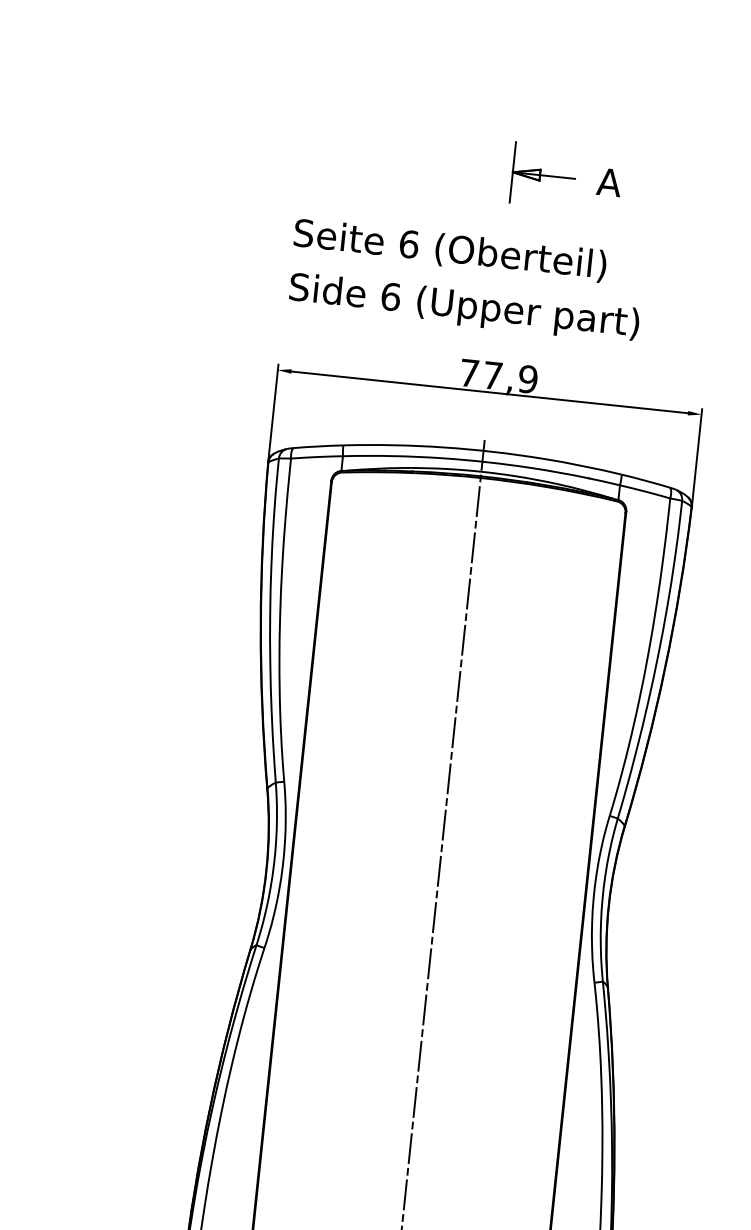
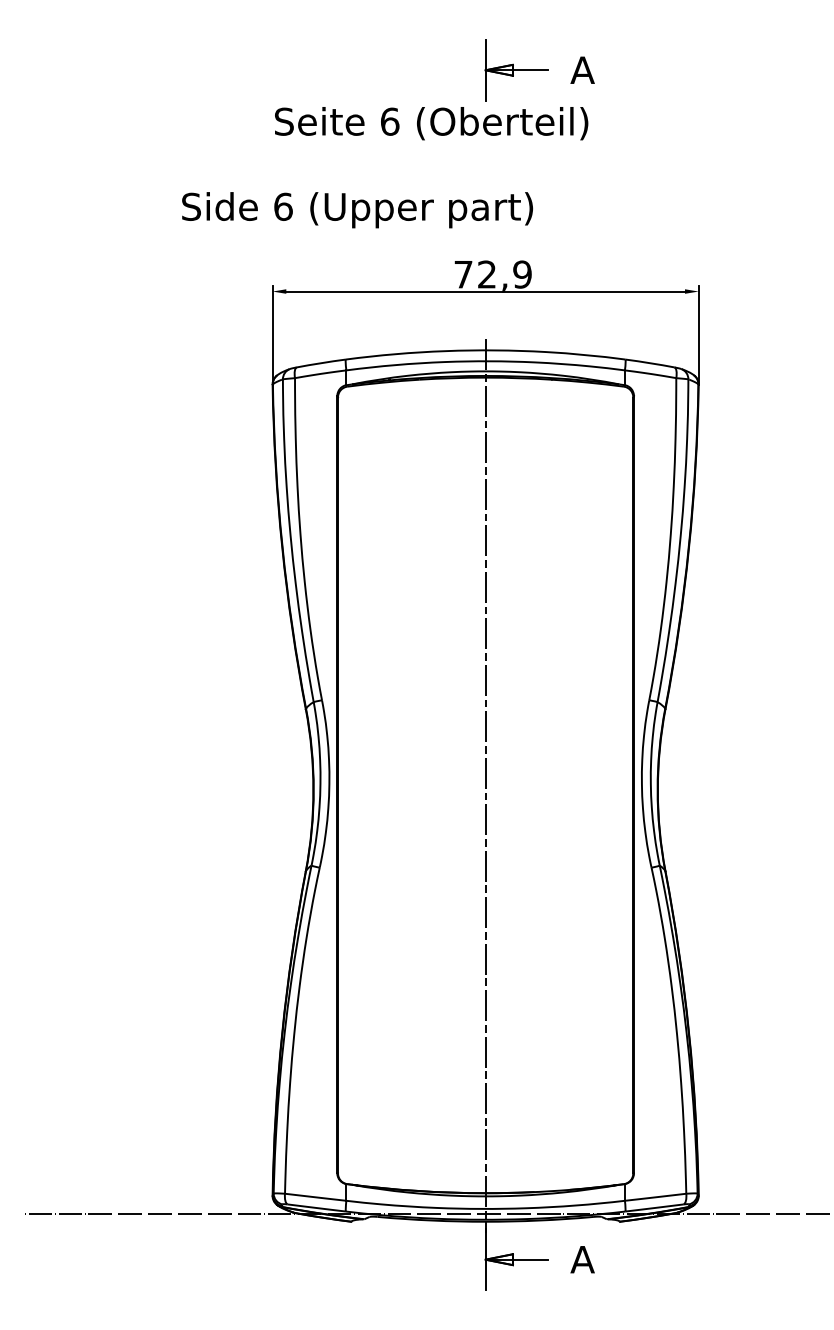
text: (450, 250) -> (431, 123), moved
text: (464, 308) -> (357, 210), moved
text: (492, 375) -> (486, 274), 77,9 -> 72,9

